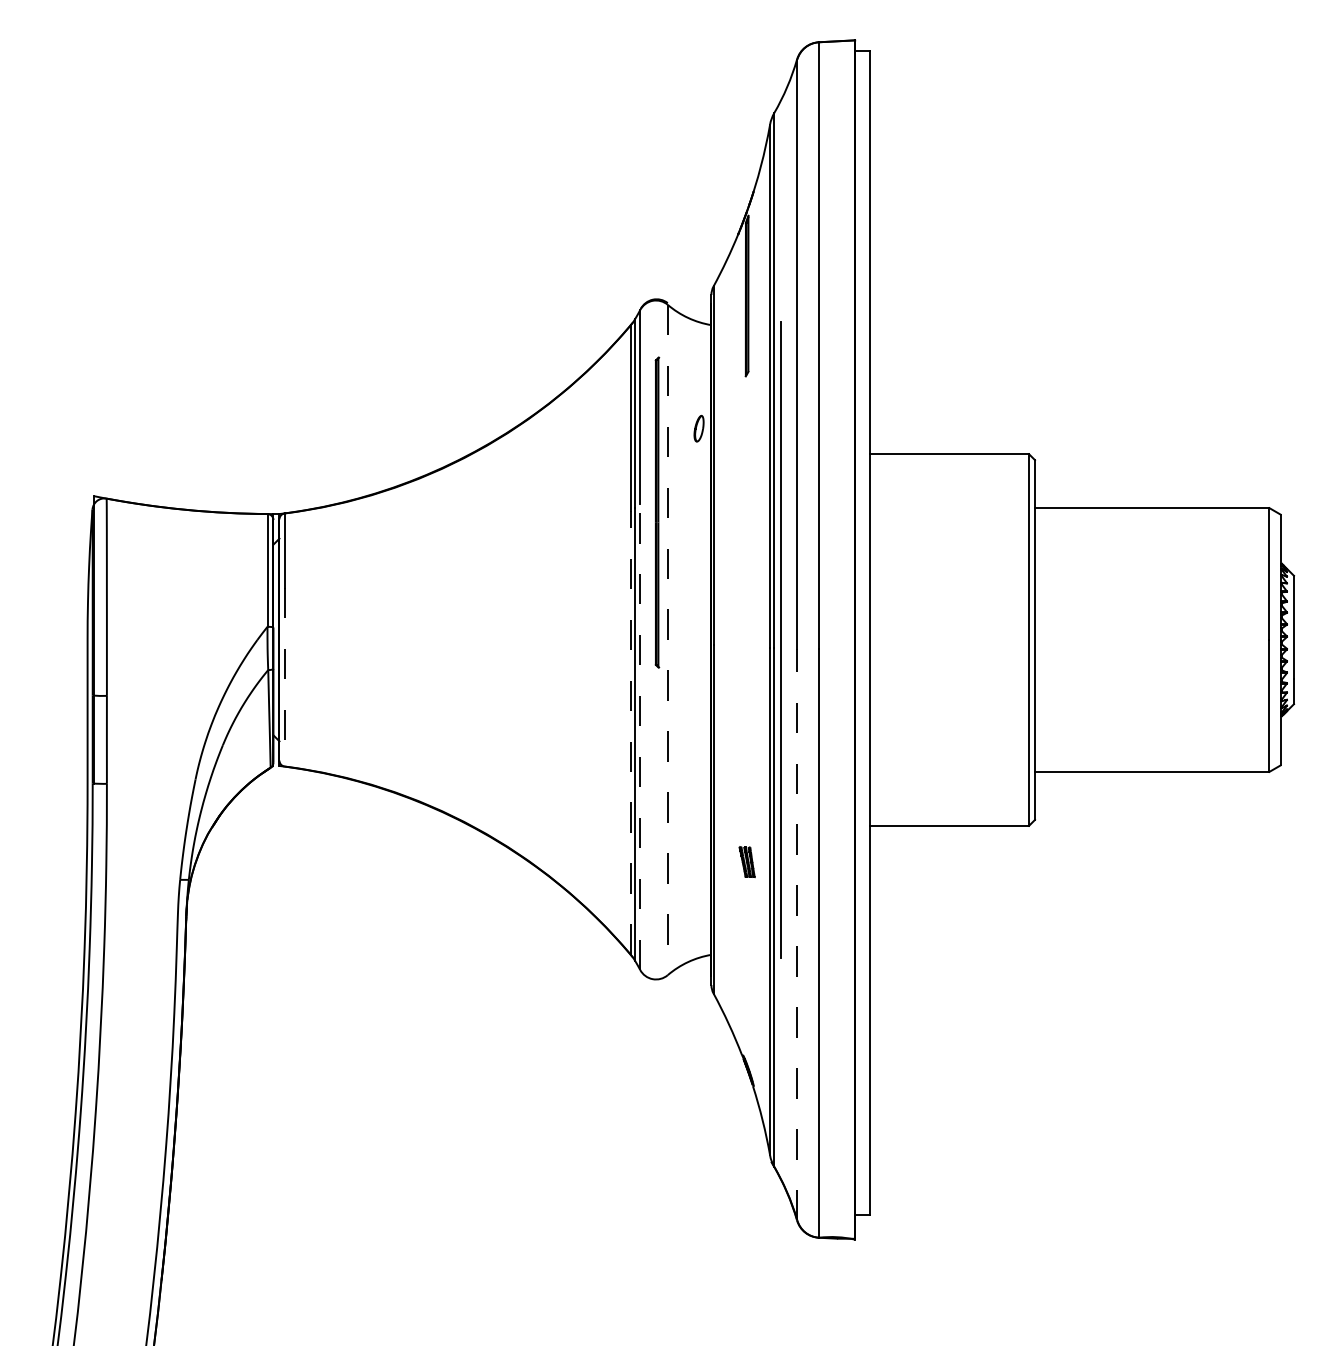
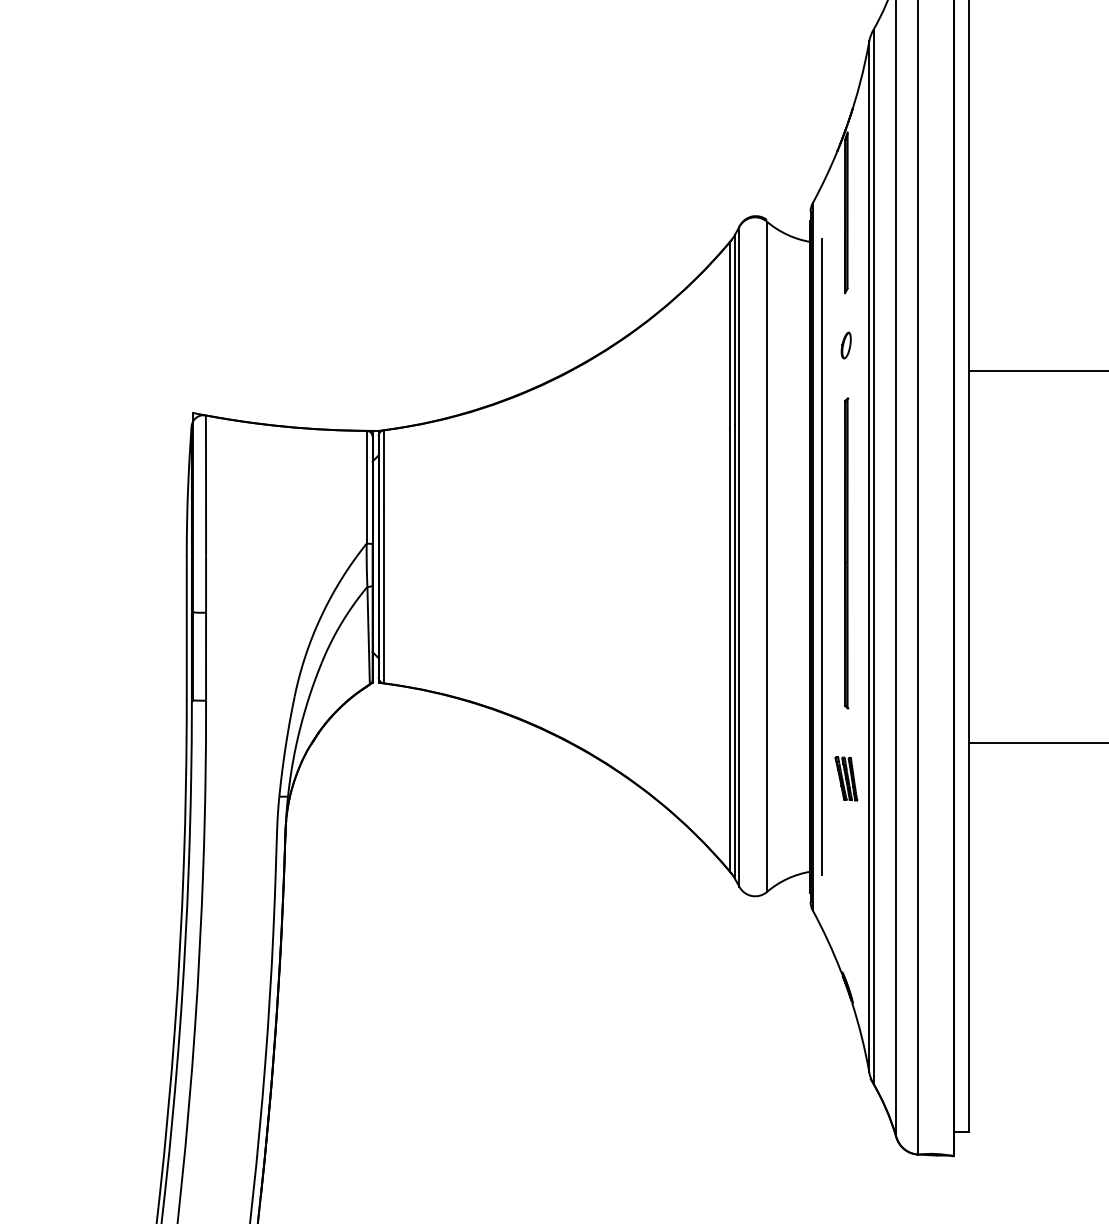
part: (698, 428) -> (845, 345), moved
part: (657, 512) -> (846, 553), moved
line: (780, 639) -> (821, 556), moved
line: (667, 640) -> (766, 557), dashed -> solid
line: (284, 677) -> (383, 594), dashed -> solid
line: (630, 732) -> (729, 649), dashed -> solid
line: (640, 737) -> (739, 654), dashed -> solid
part: (746, 861) -> (845, 778), size x1.43
line: (797, 934) -> (896, 851), dashed -> solid

